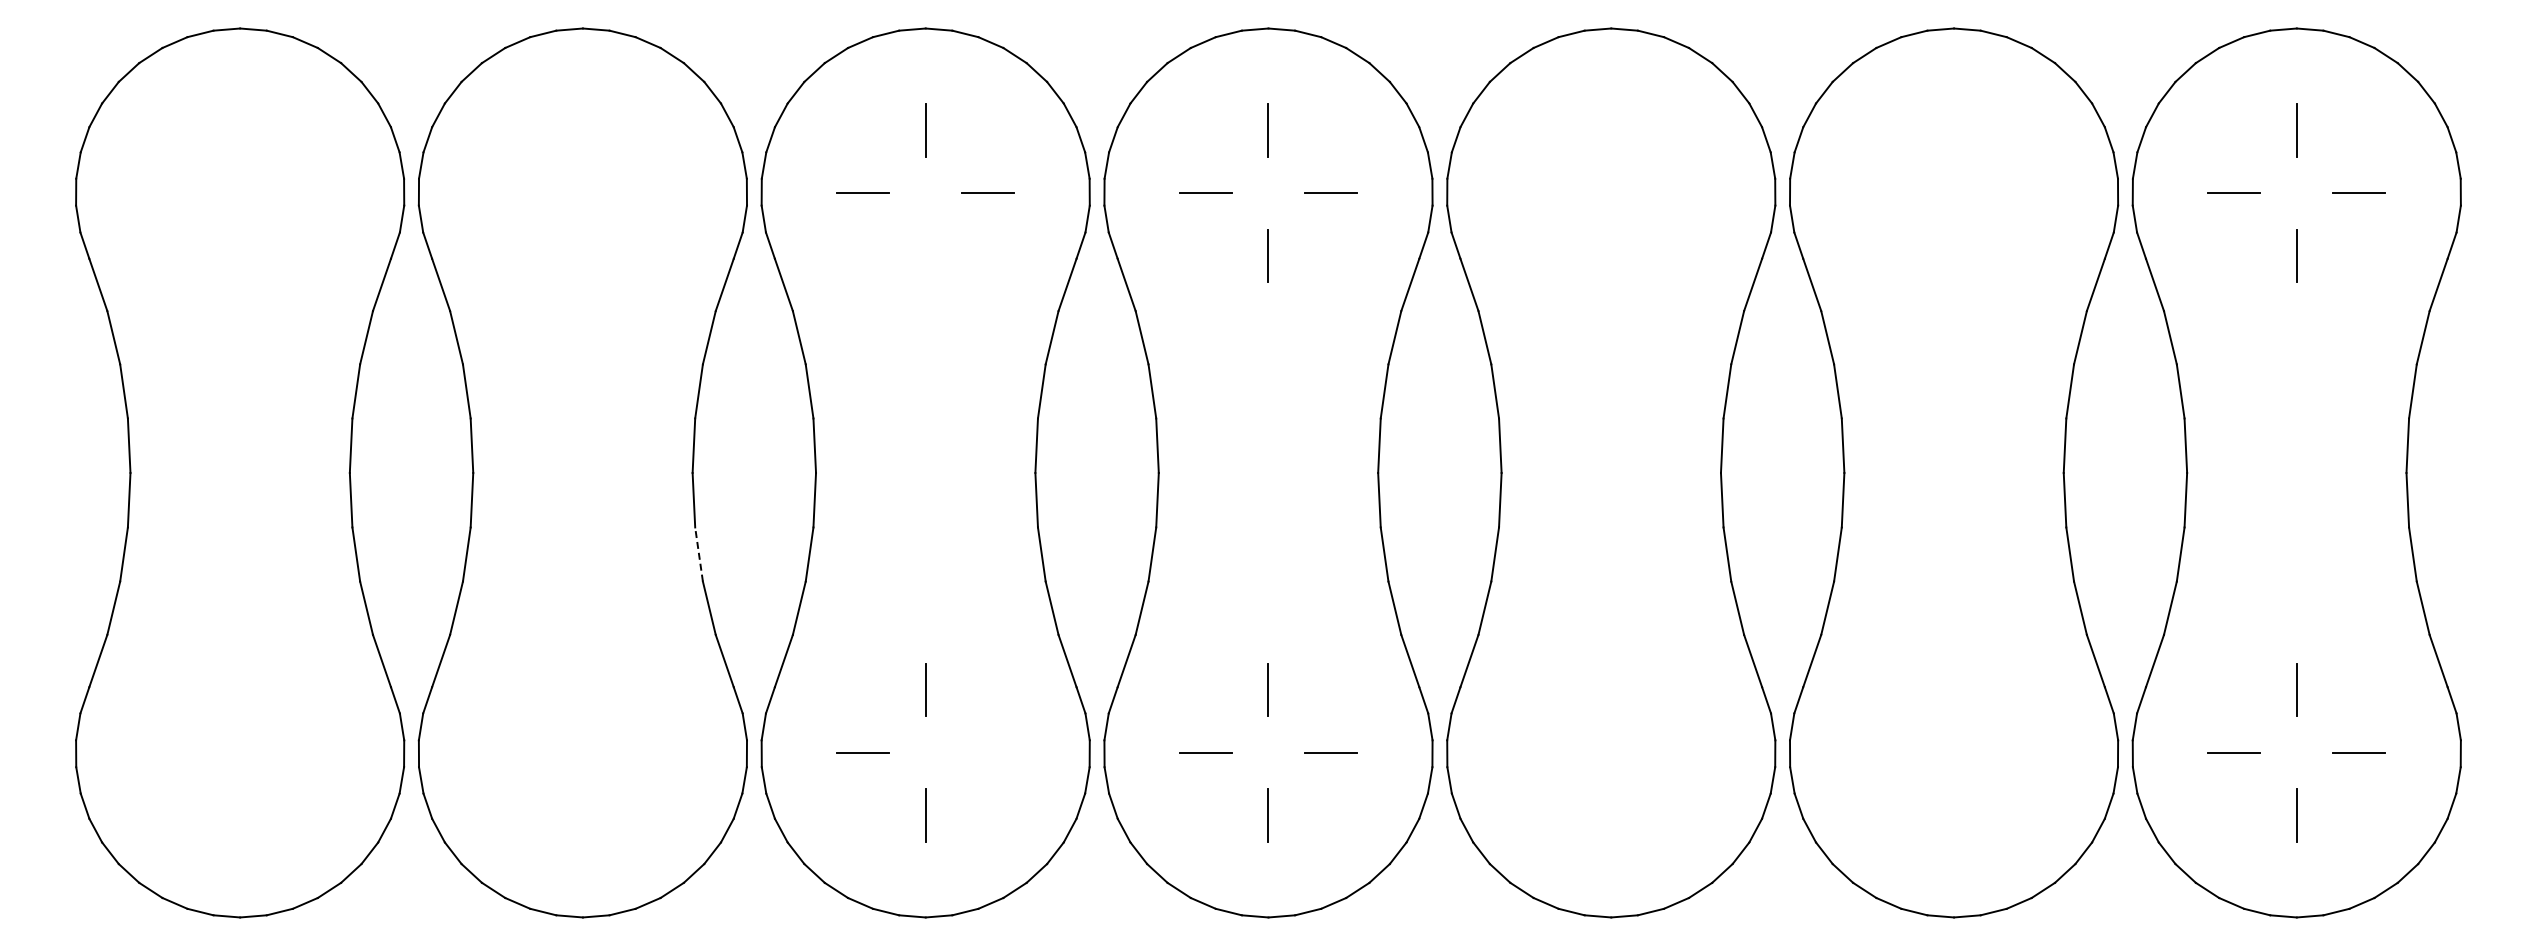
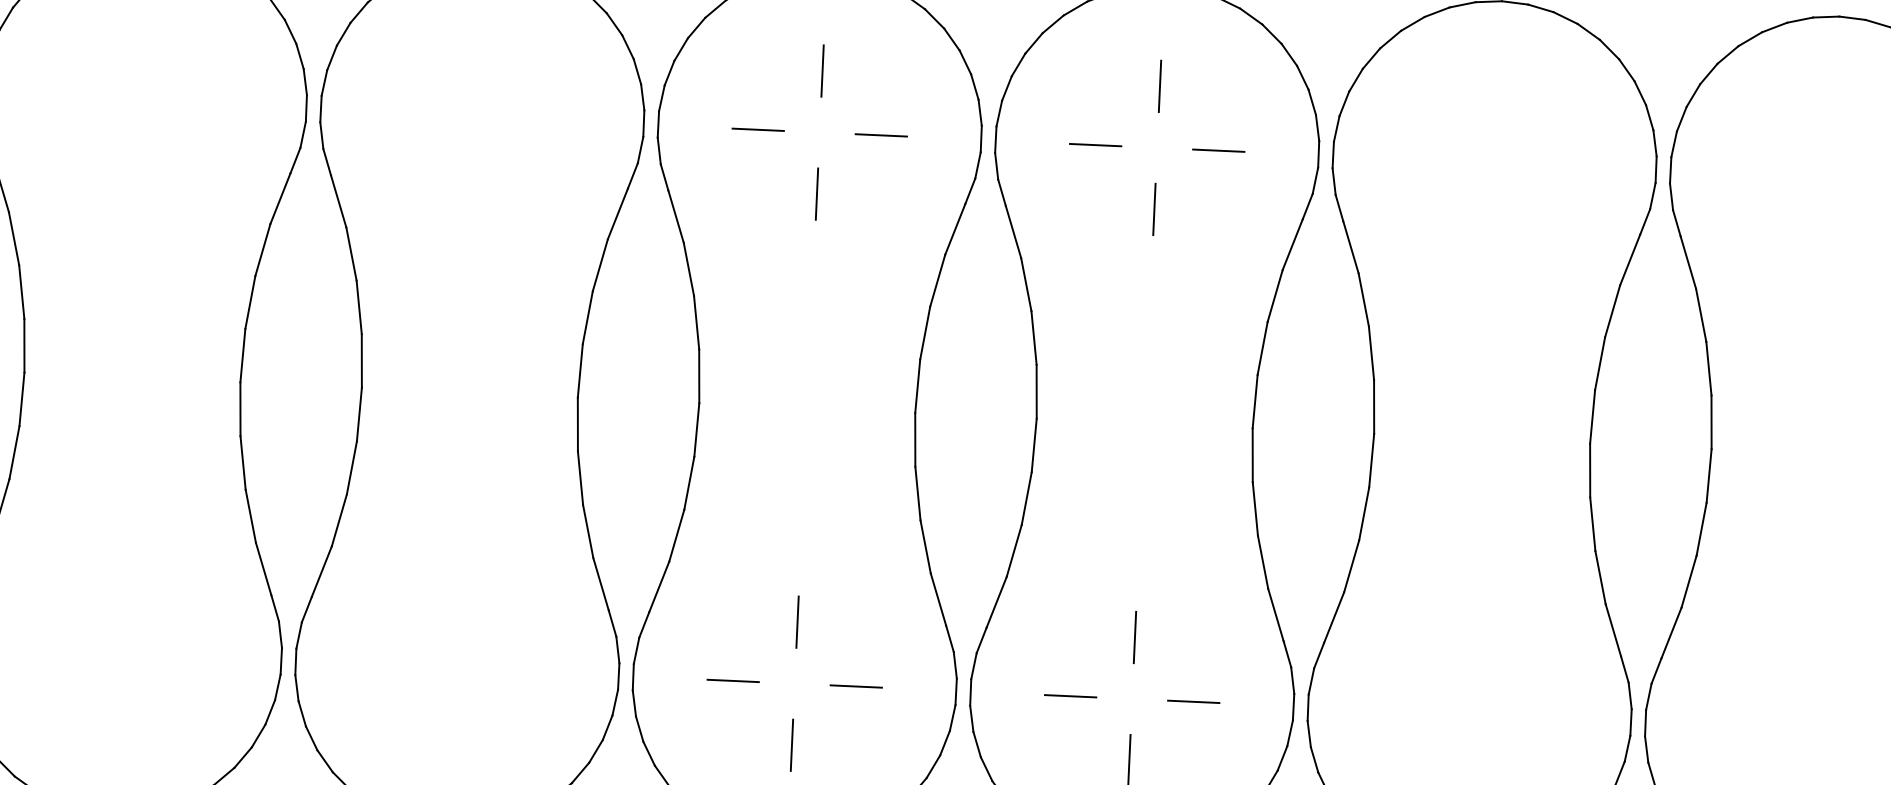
line: (925, 255) -> (816, 194), added
line: (698, 554) -> (579, 478), dashed -> solid
line: (987, 752) -> (855, 686), added

